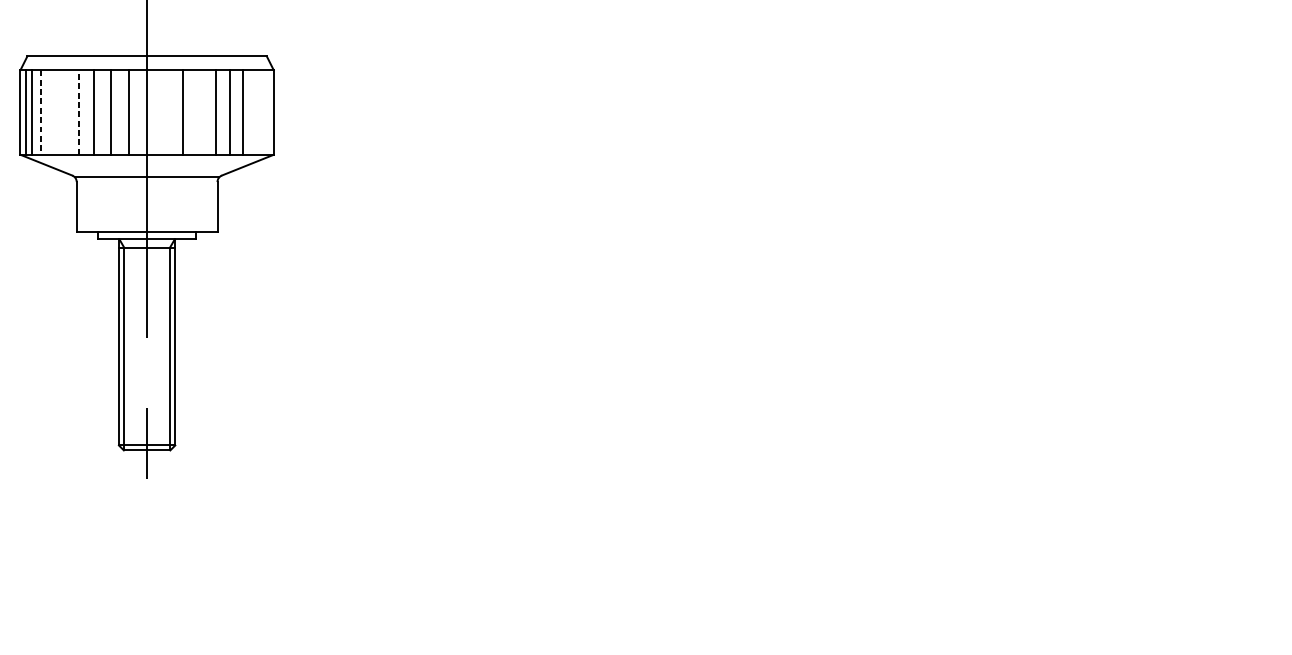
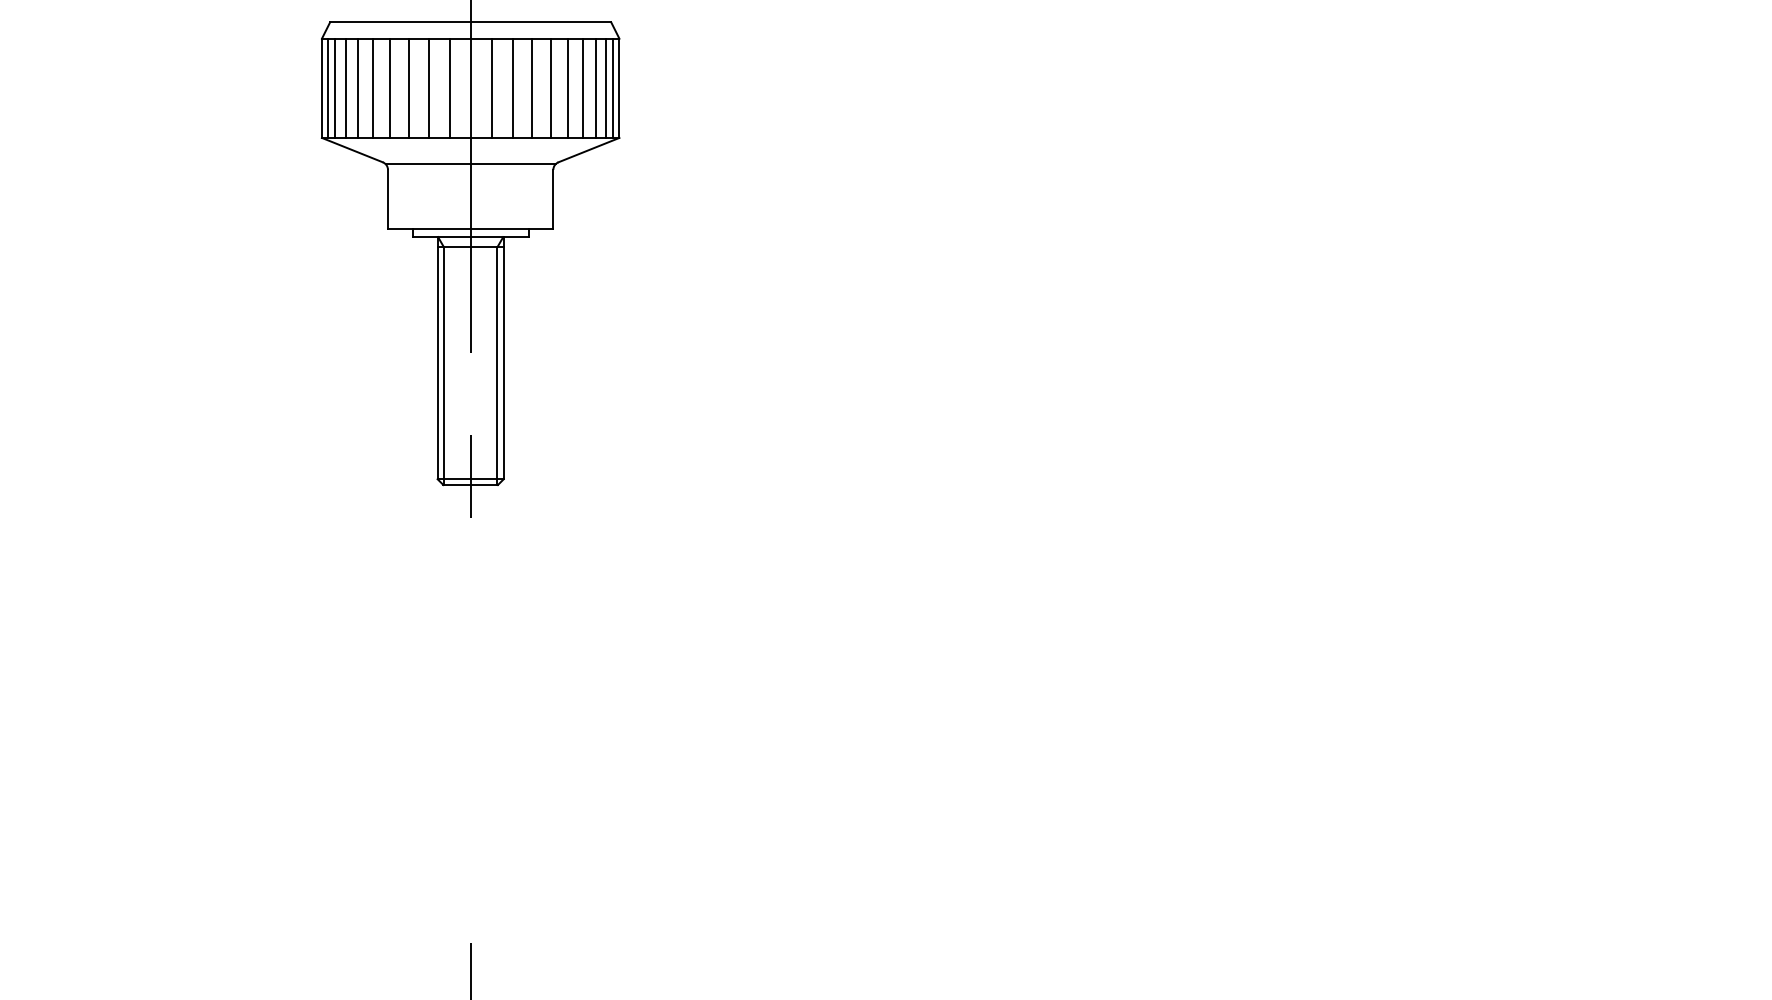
line: (51, 111) -> (358, 87), added
line: (64, 111) -> (373, 87), added
line: (164, 111) -> (491, 87), added
line: (199, 111) -> (532, 87), added
line: (253, 111) -> (595, 87), added
line: (262, 111) -> (606, 87), added
line: (268, 111) -> (613, 87), added
line: (40, 112) -> (345, 88), dashed -> solid
line: (78, 112) -> (390, 88), dashed -> solid

